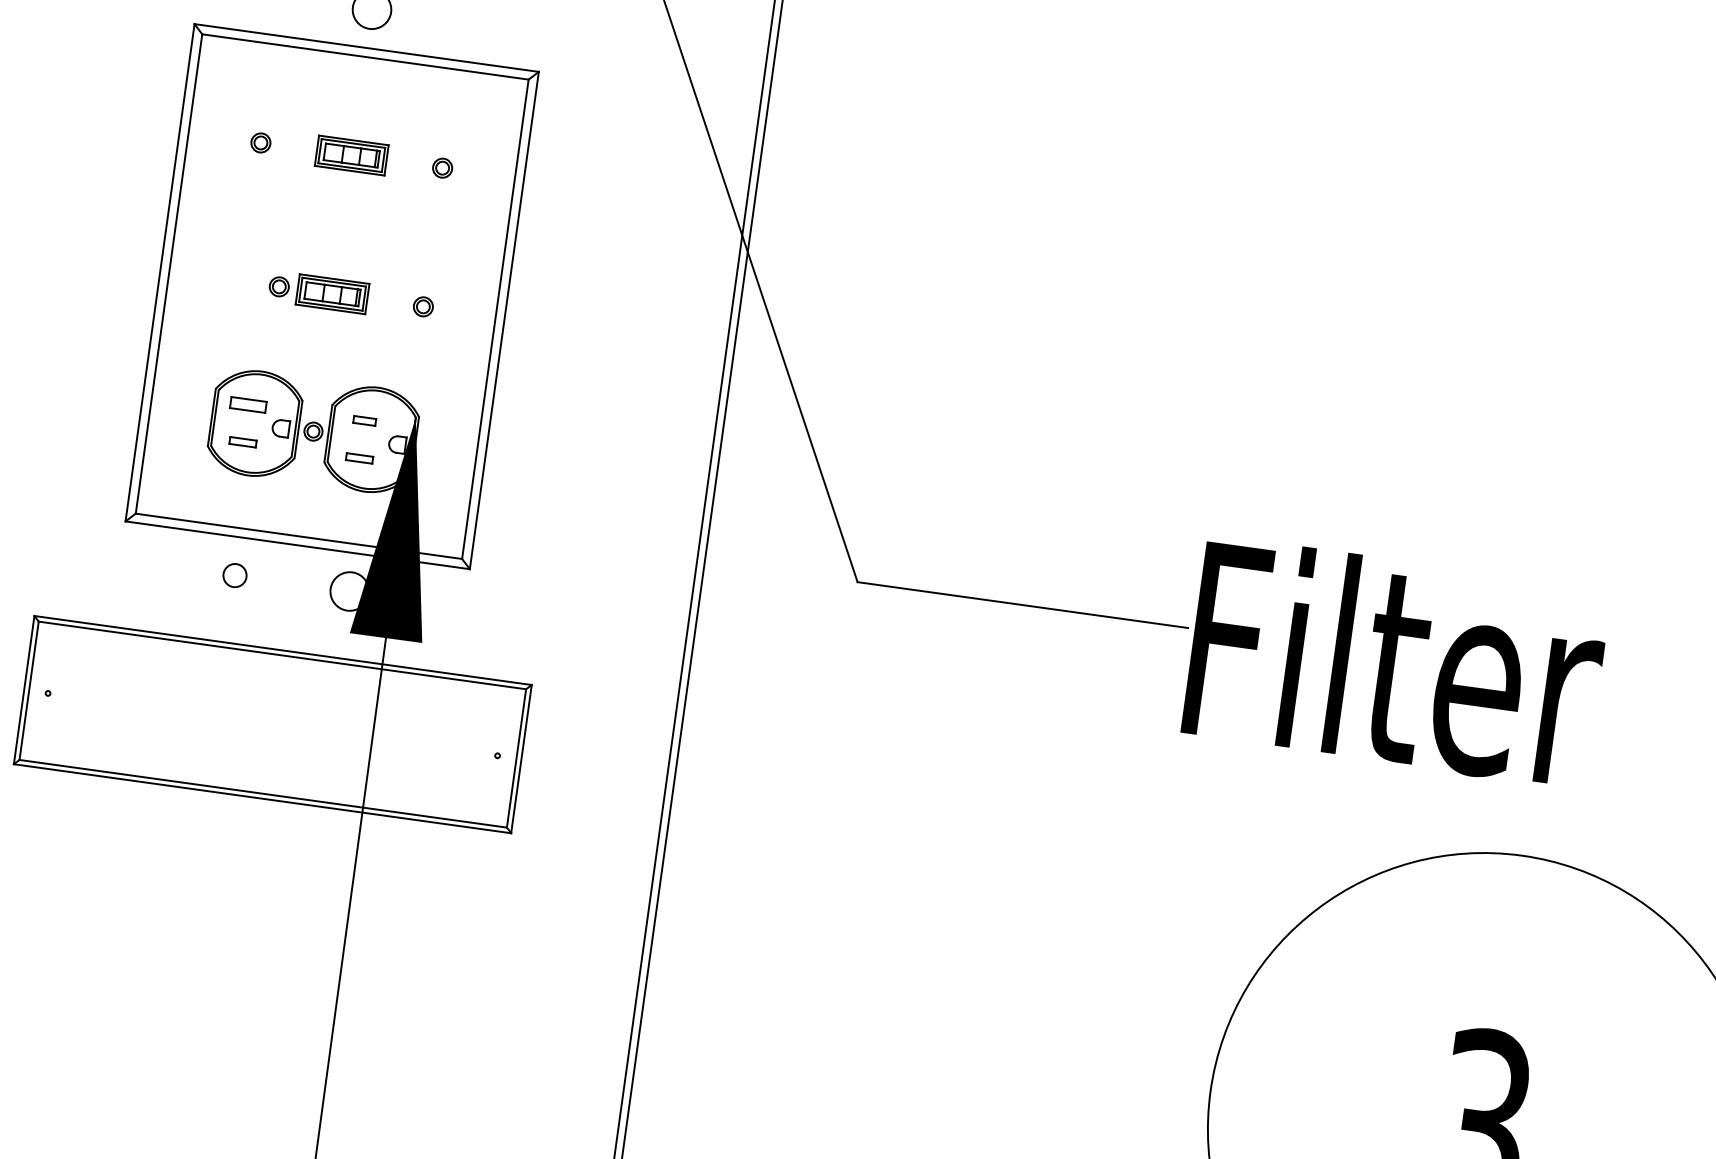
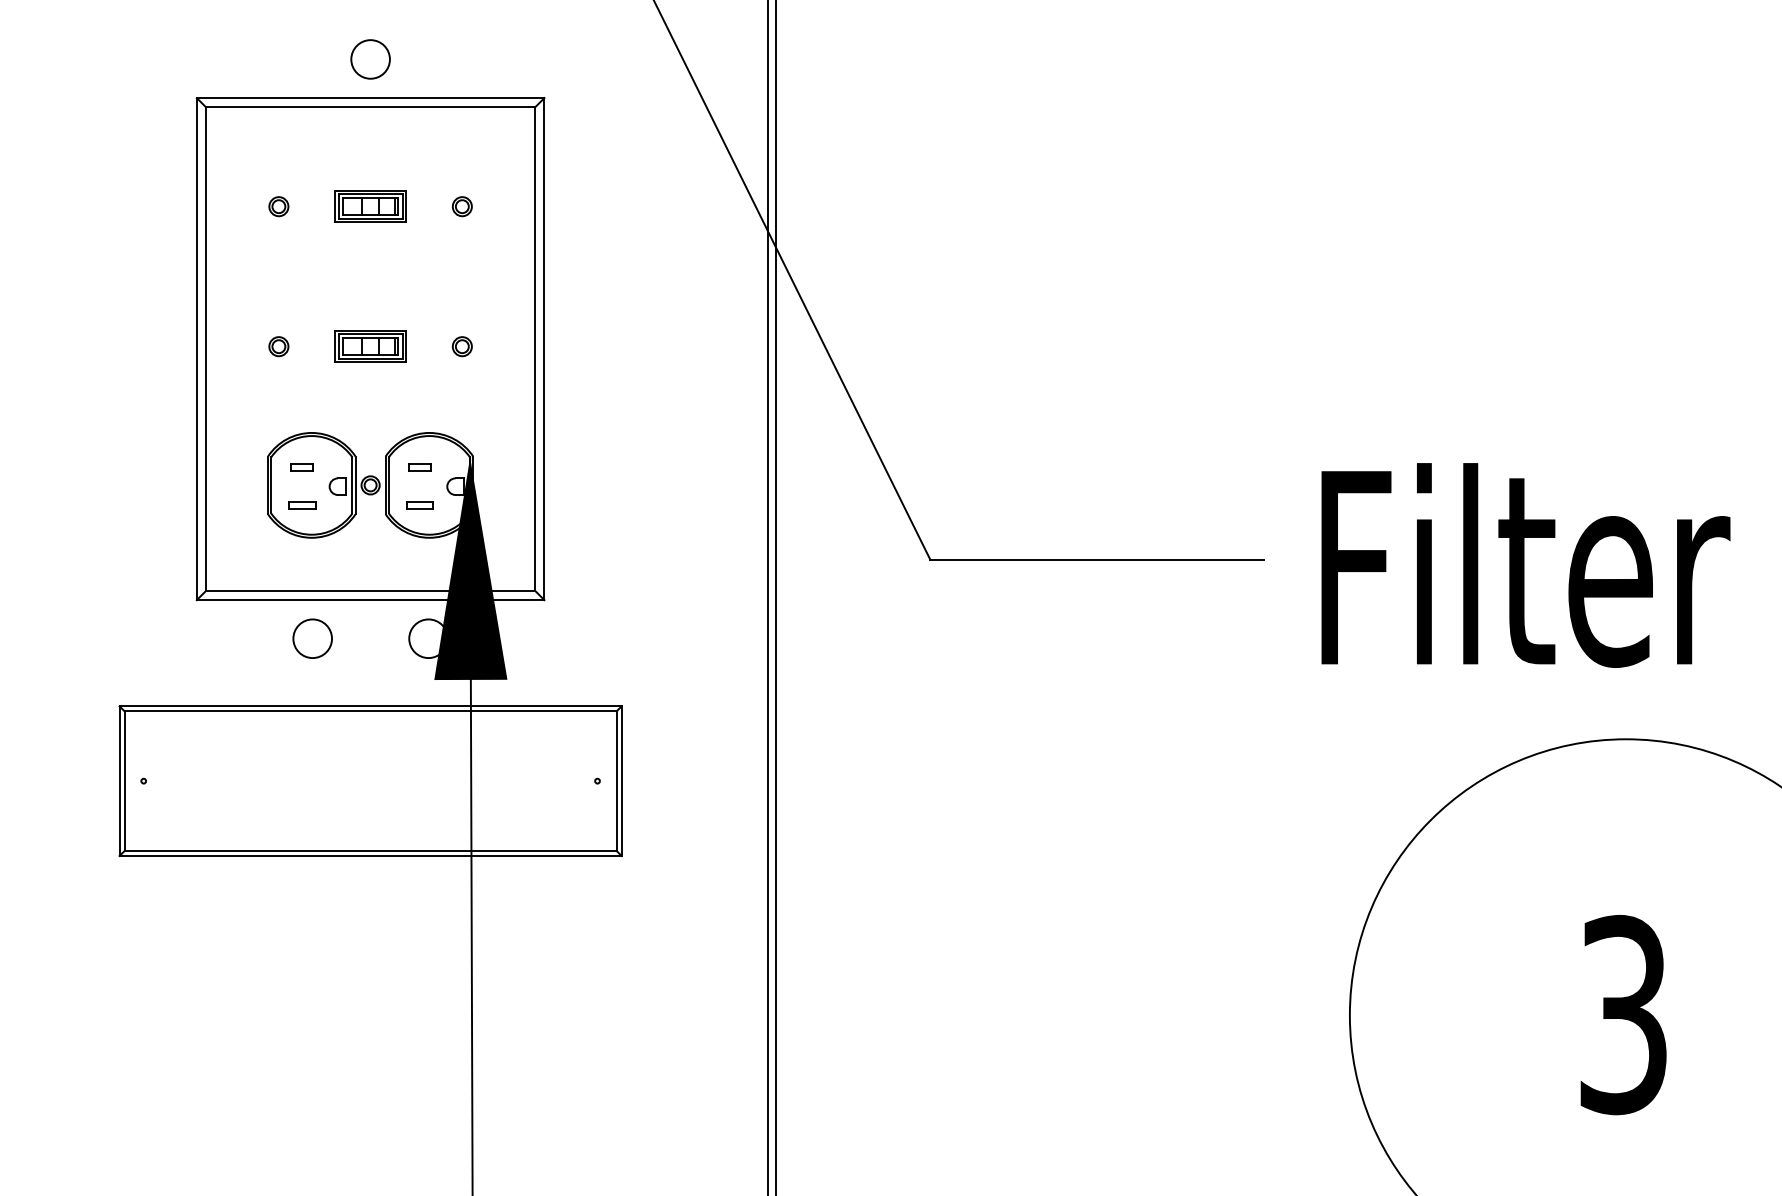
part: (278, 286) -> (278, 346), moved
part: (247, 404) -> (301, 467), size x0.62
circle: (234, 575) -> (312, 638), size x1.67
text: (1395, 662) -> (1525, 565), moved

